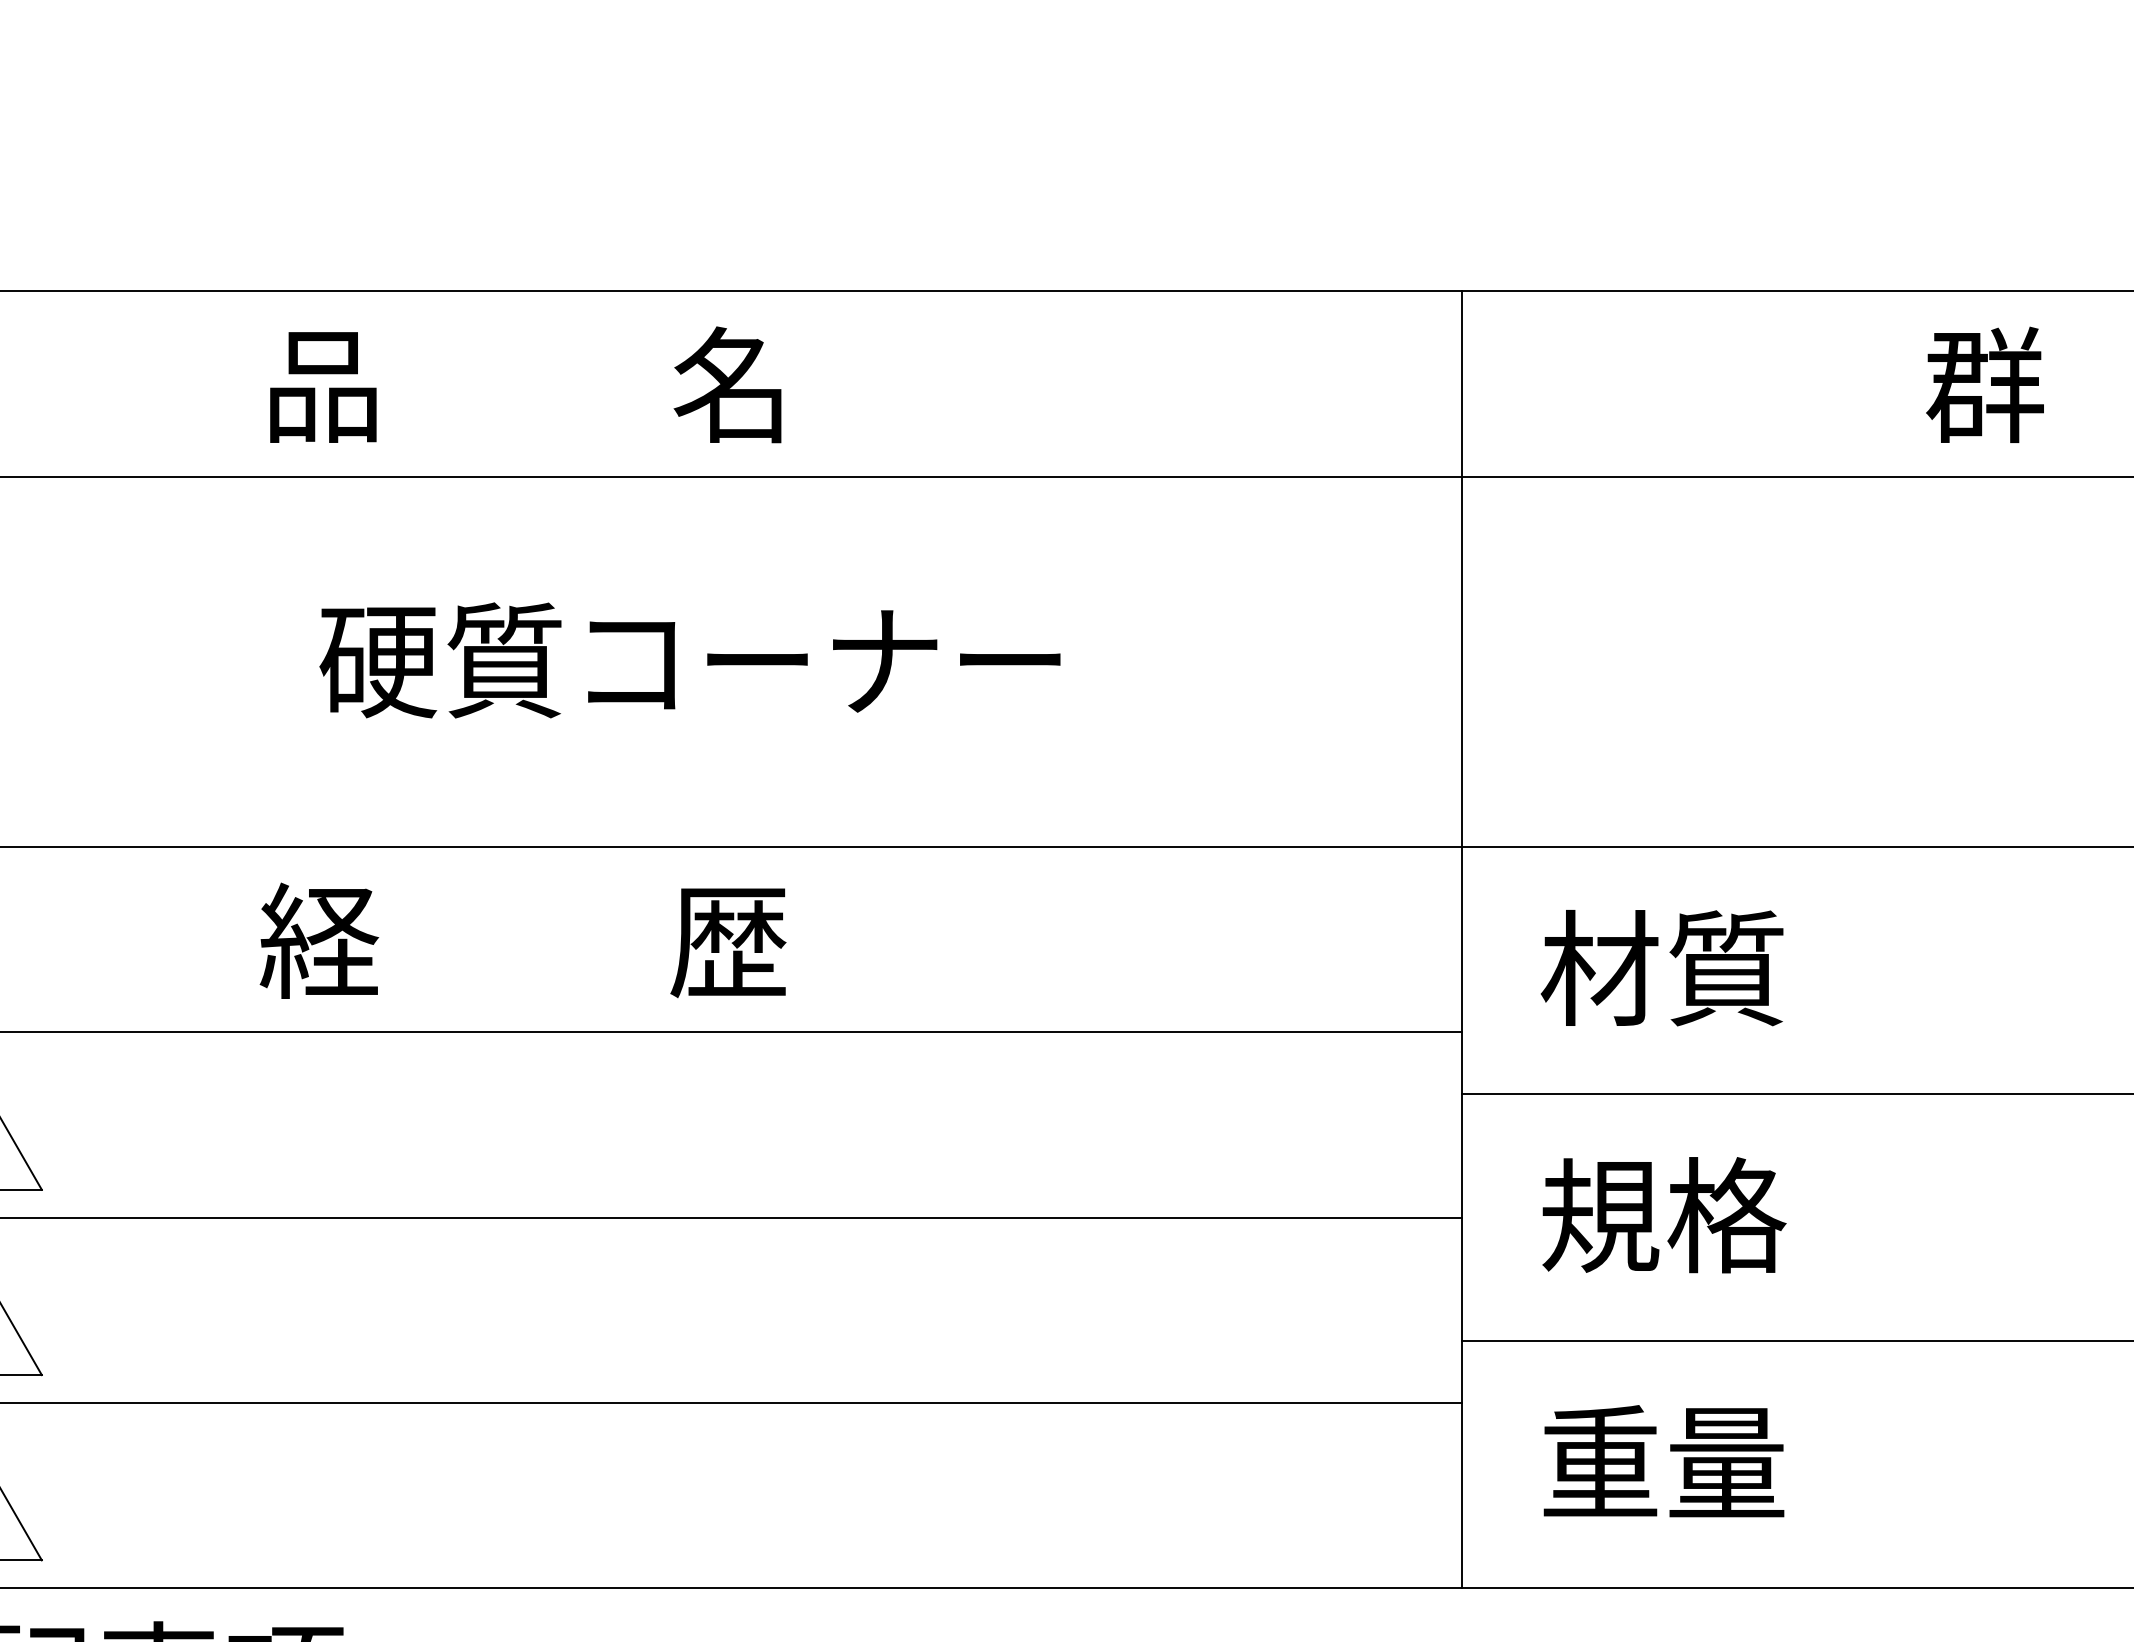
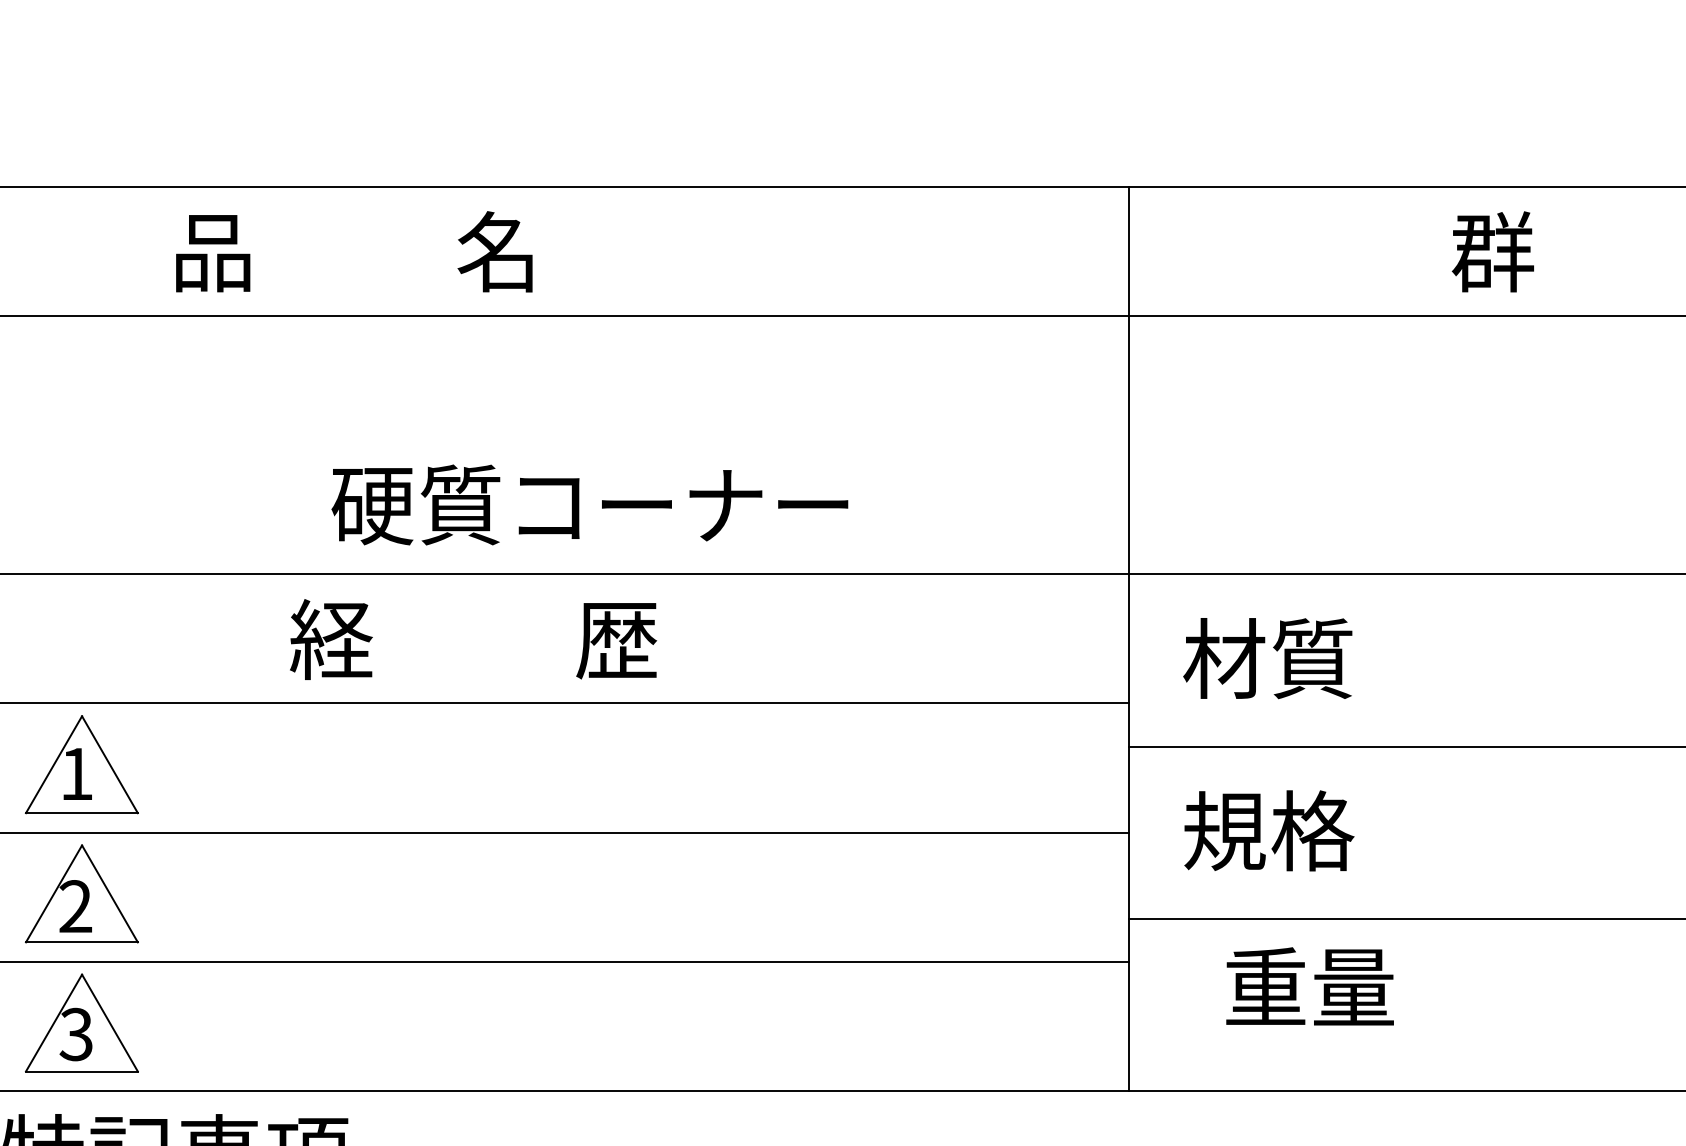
text: (526, 384) -> (354, 251), moved
text: (689, 659) -> (589, 504), moved
text: (1663, 1461) -> (1309, 986), moved

